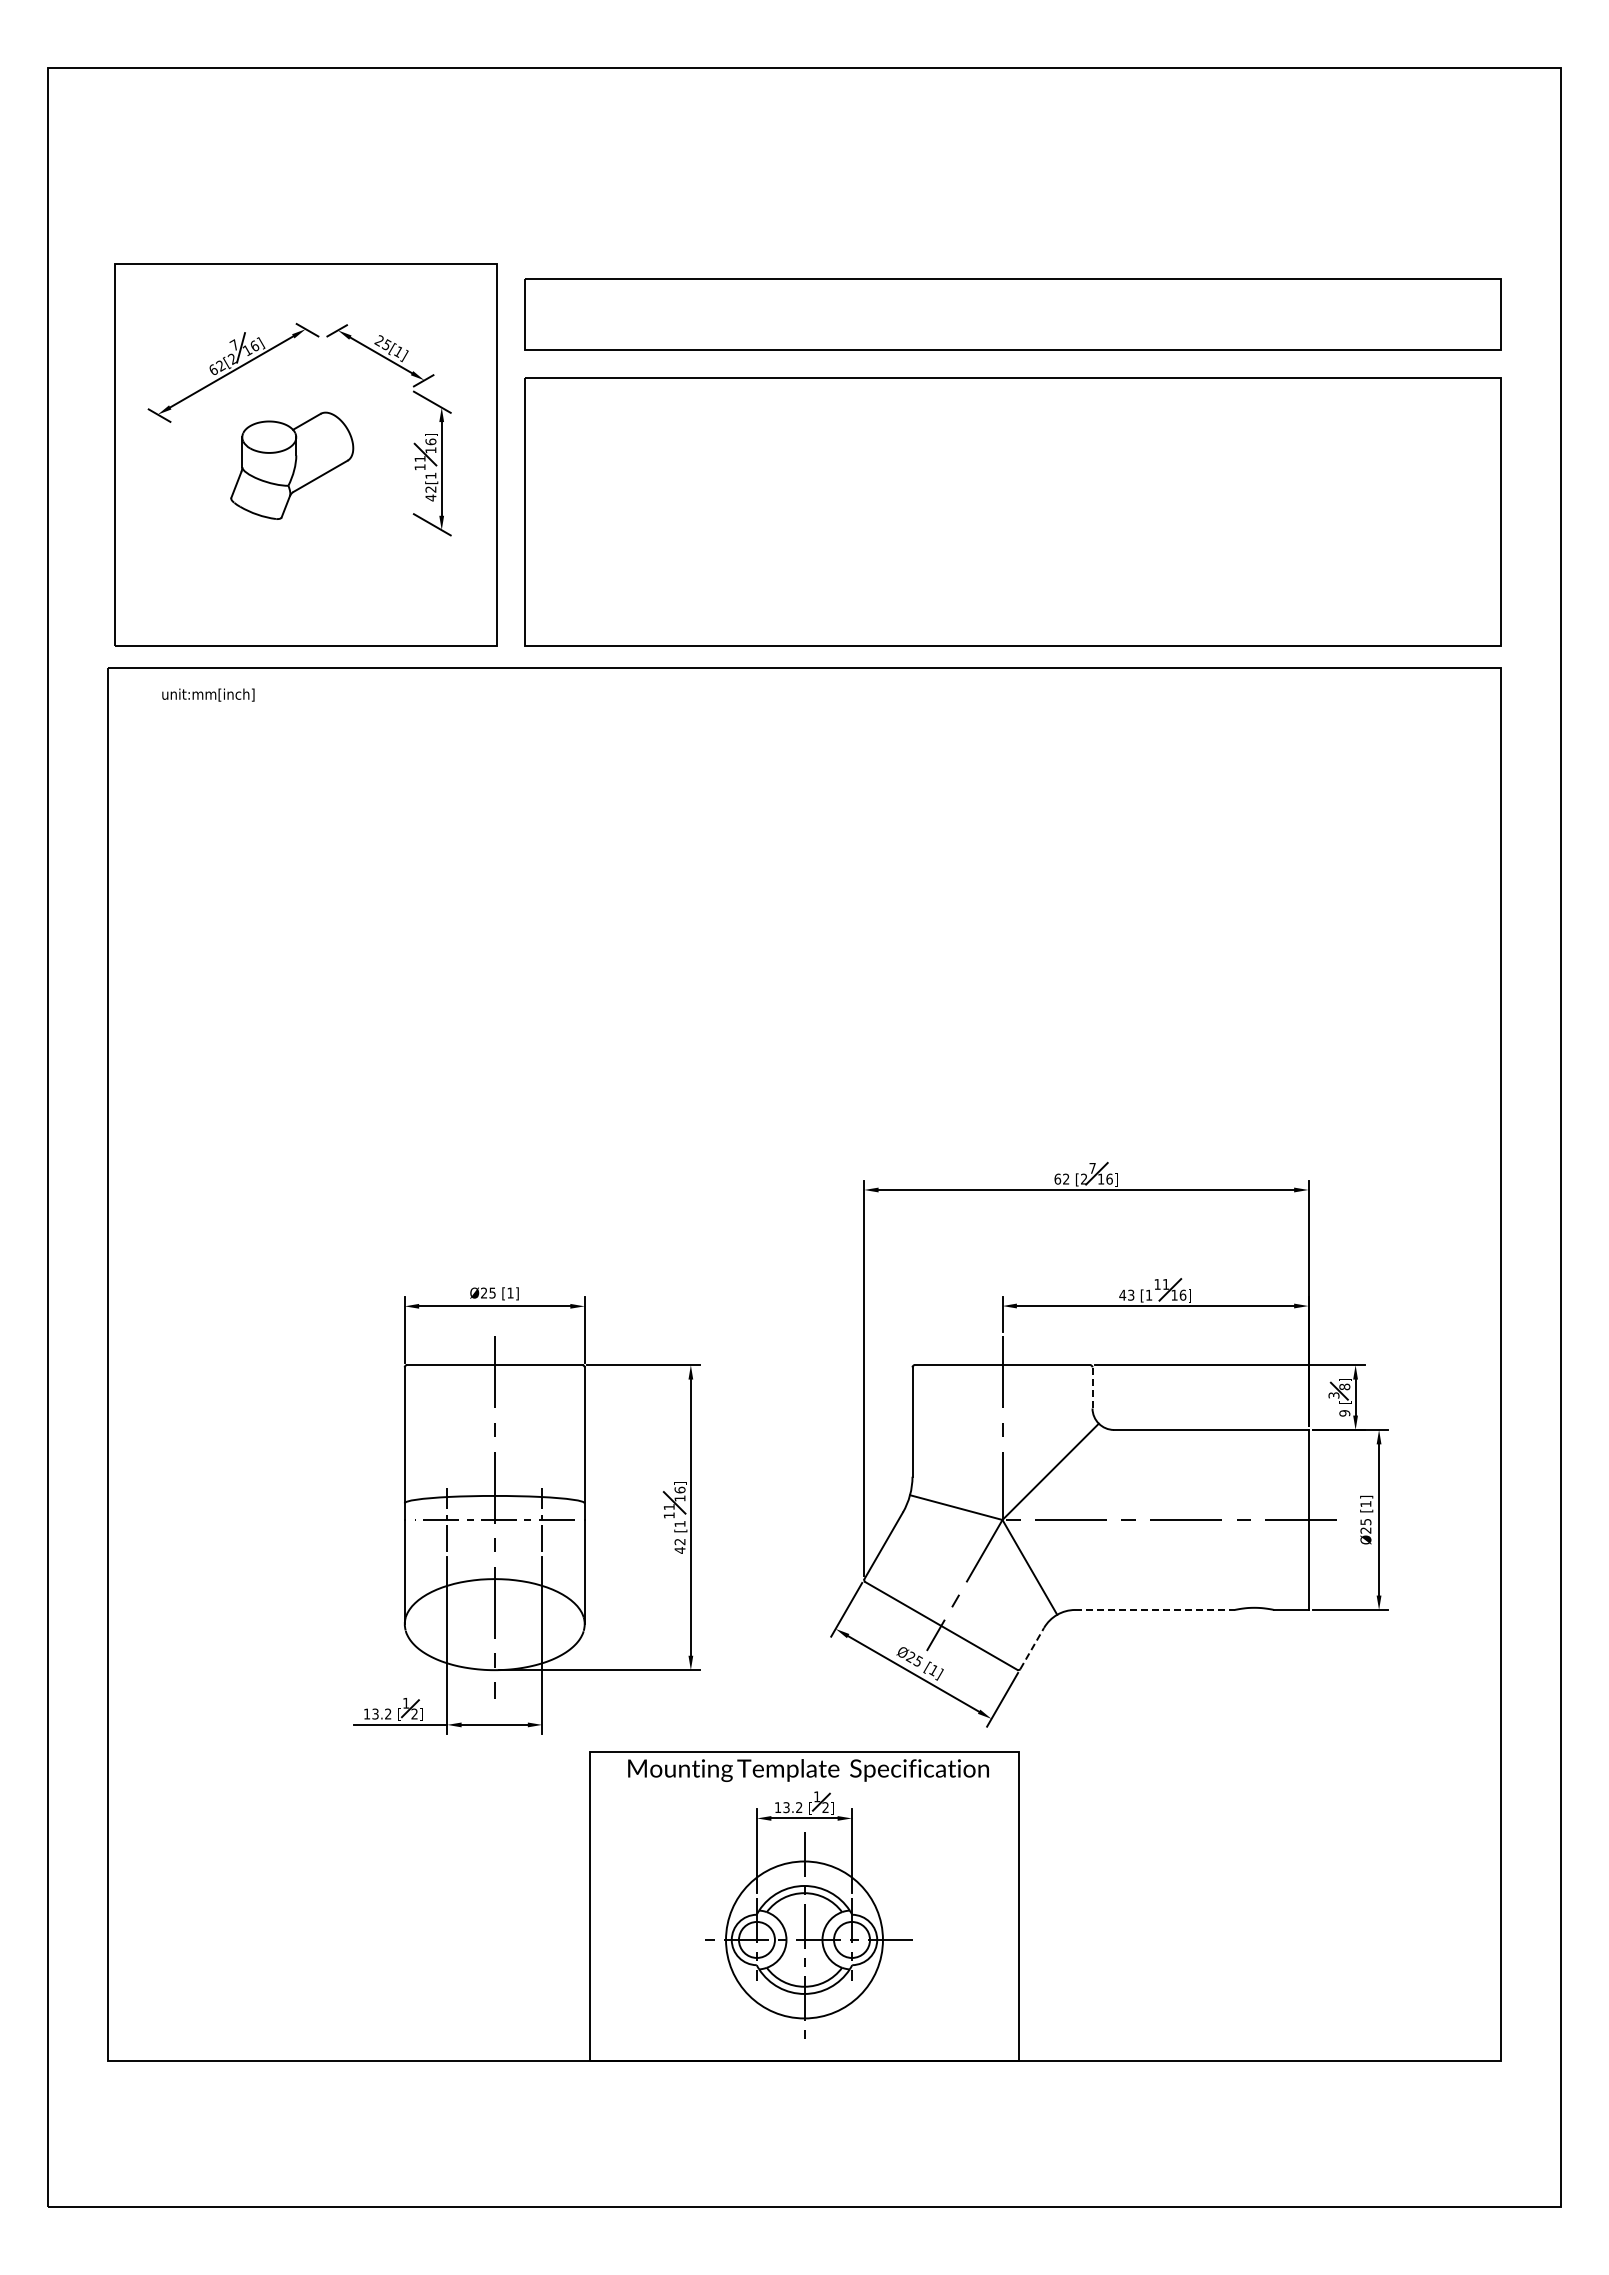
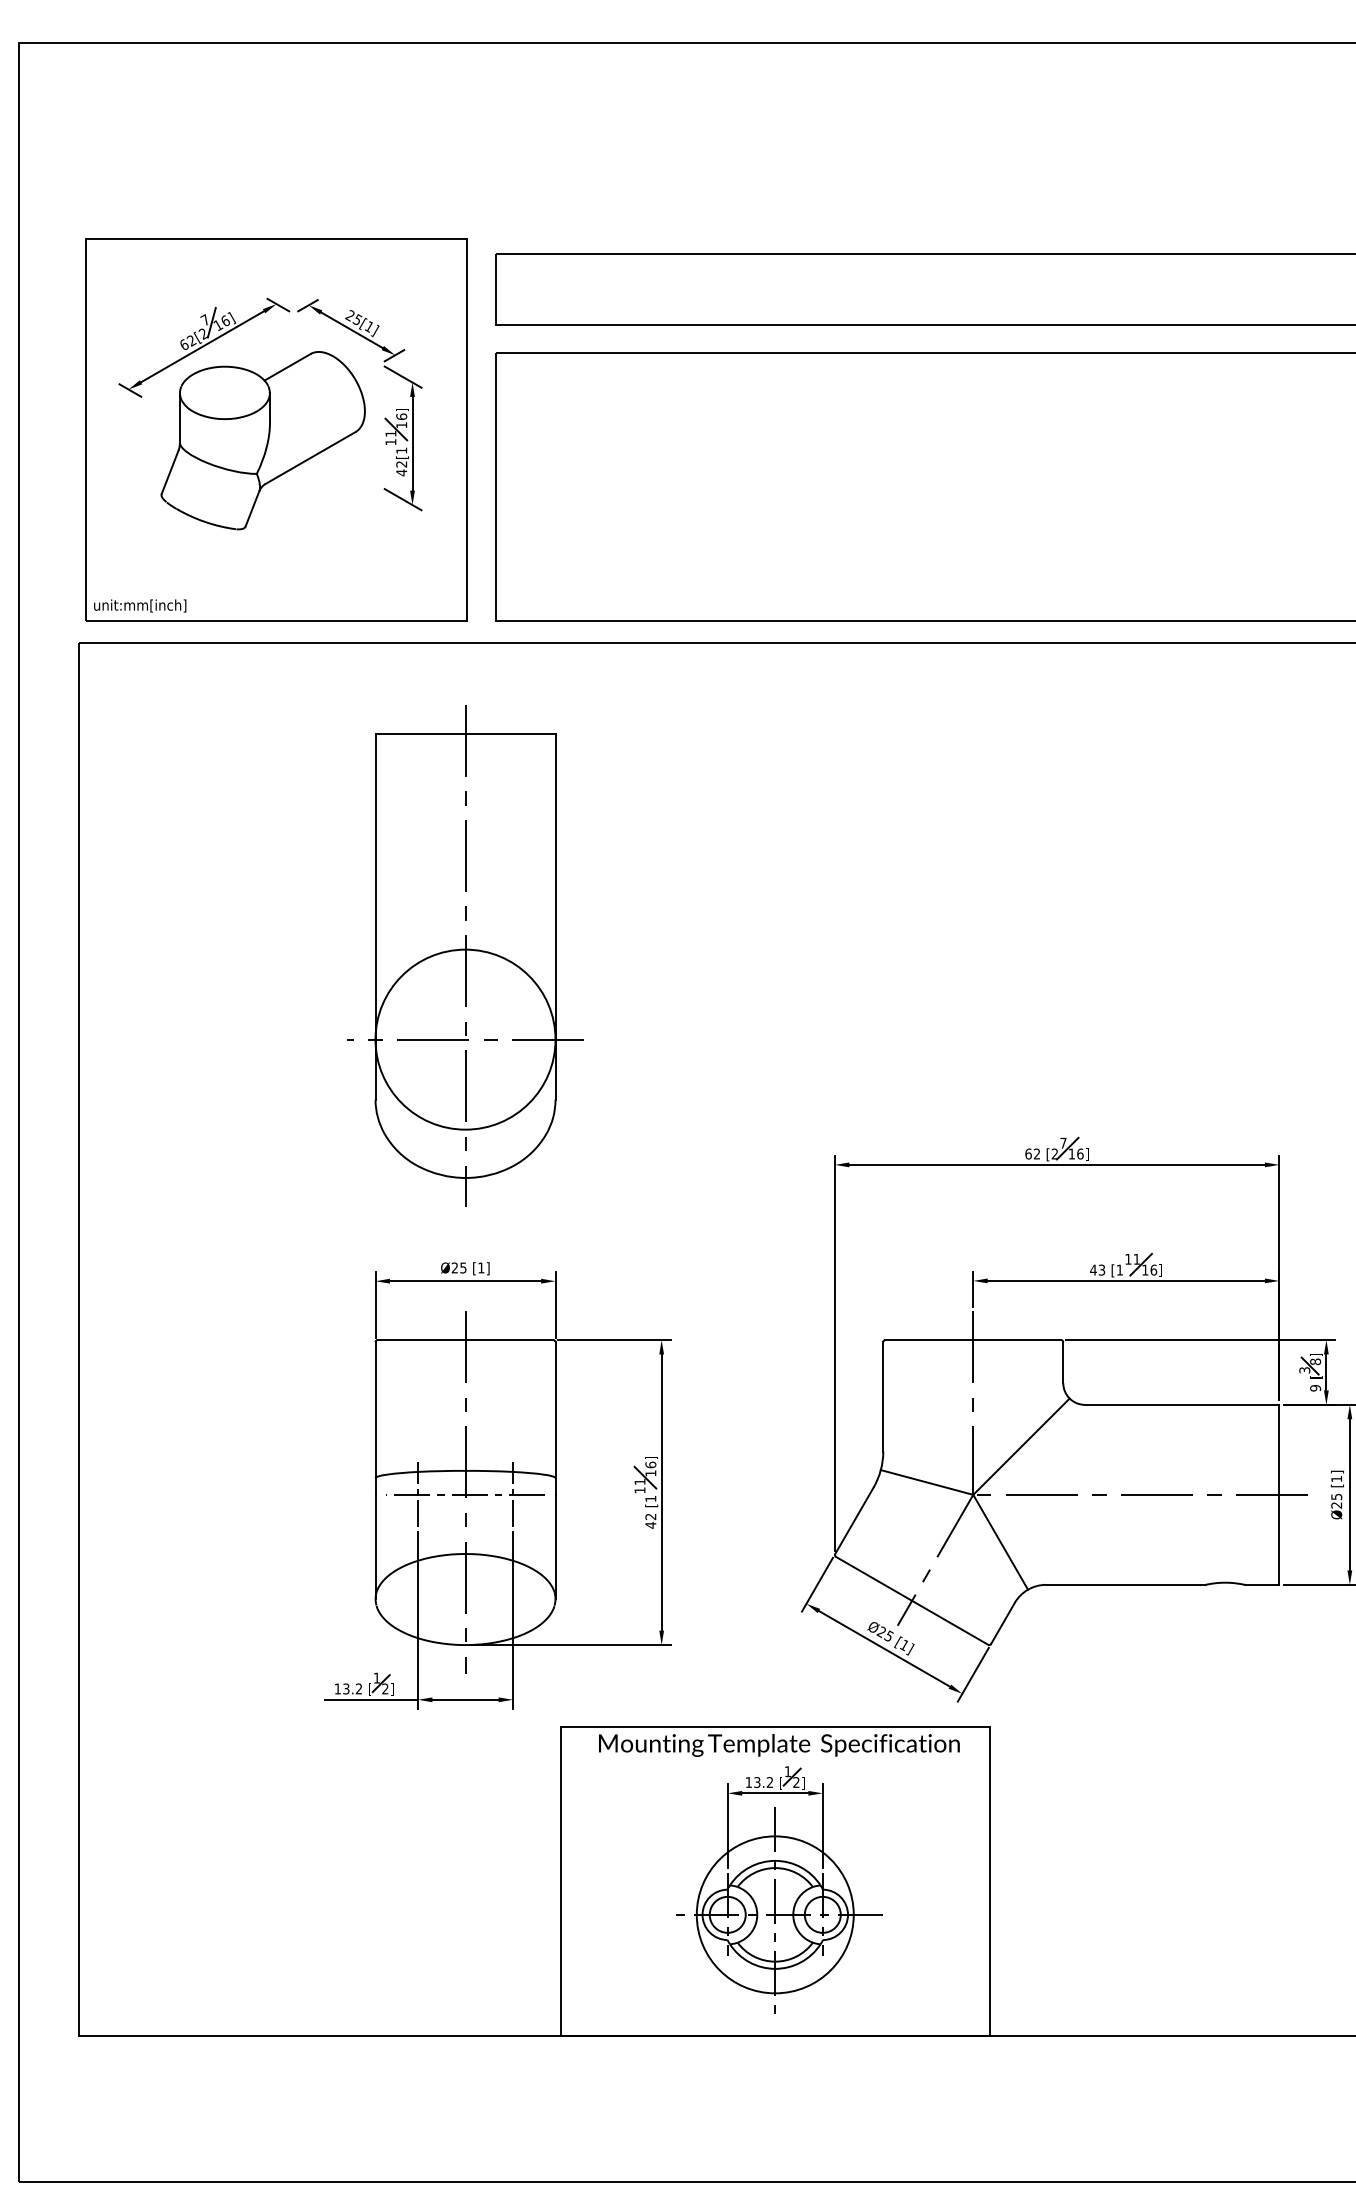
part: (291, 465) -> (262, 440), size x1.67
text: (208, 694) -> (140, 605), moved
part: (494, 980) -> (465, 955), added
line: (1092, 1387) -> (1063, 1362), dashed -> solid
line: (1154, 1609) -> (1125, 1584), dashed -> solid
line: (1032, 1648) -> (1003, 1623), dashed -> solid

